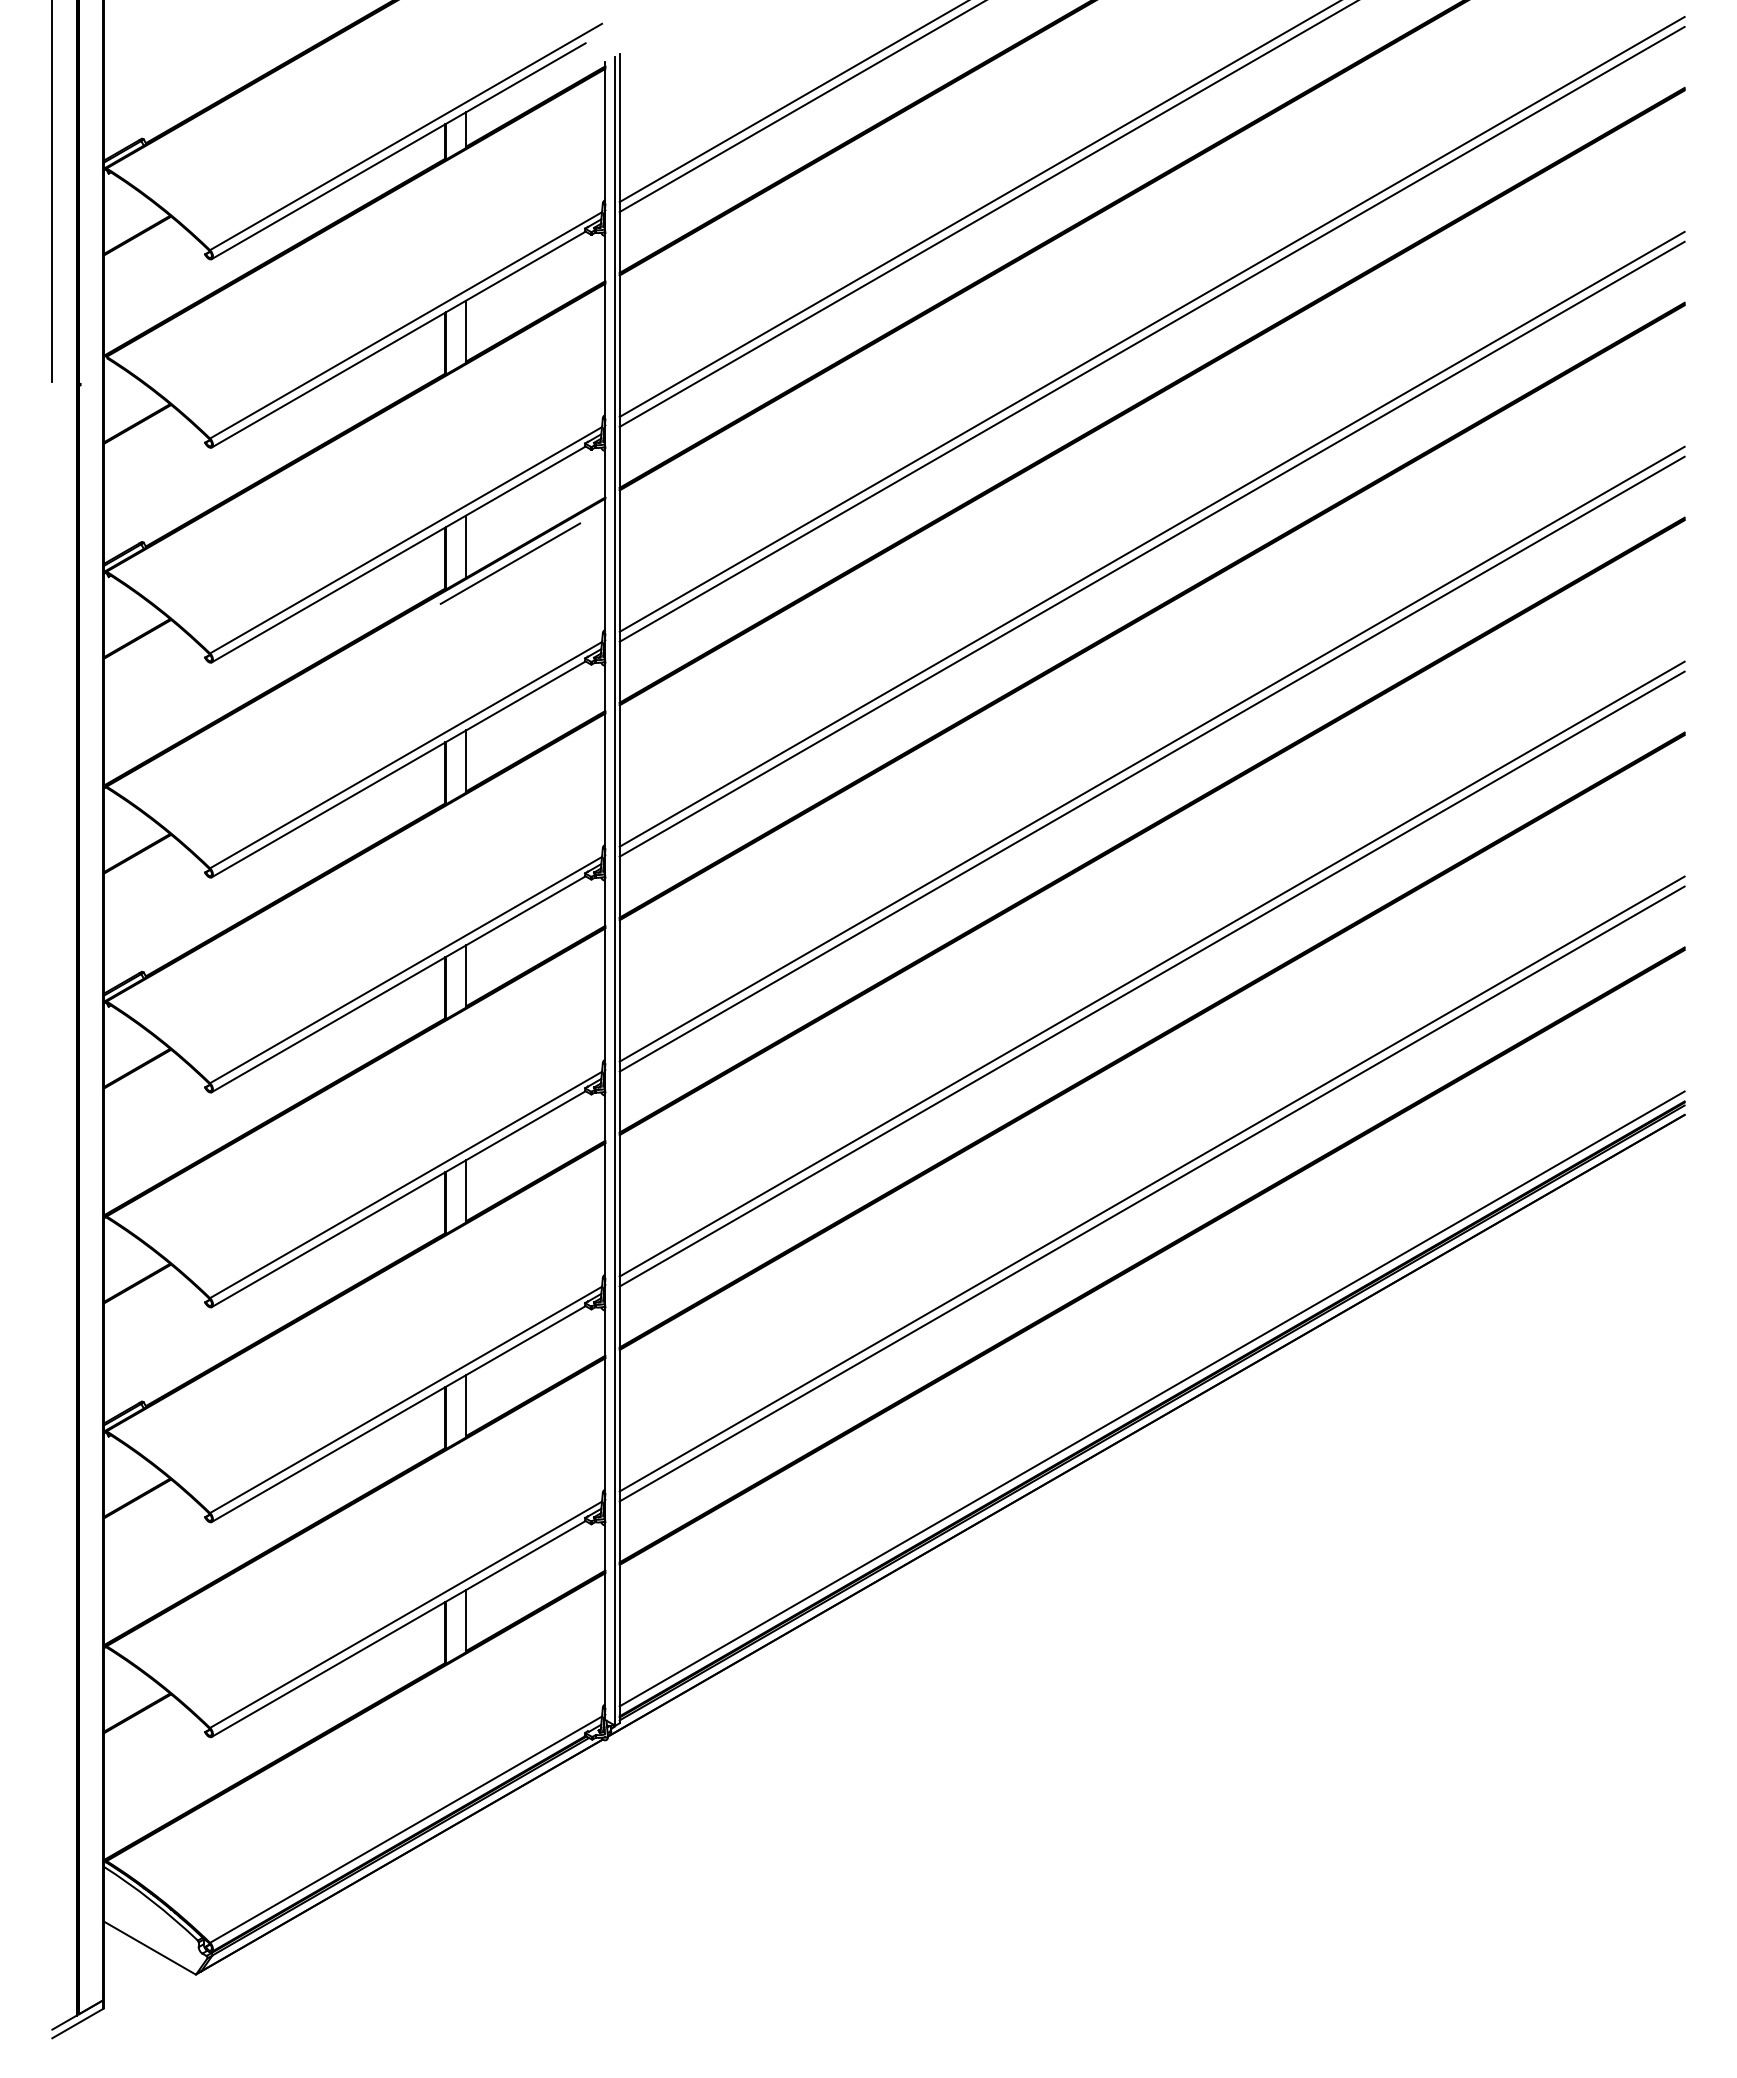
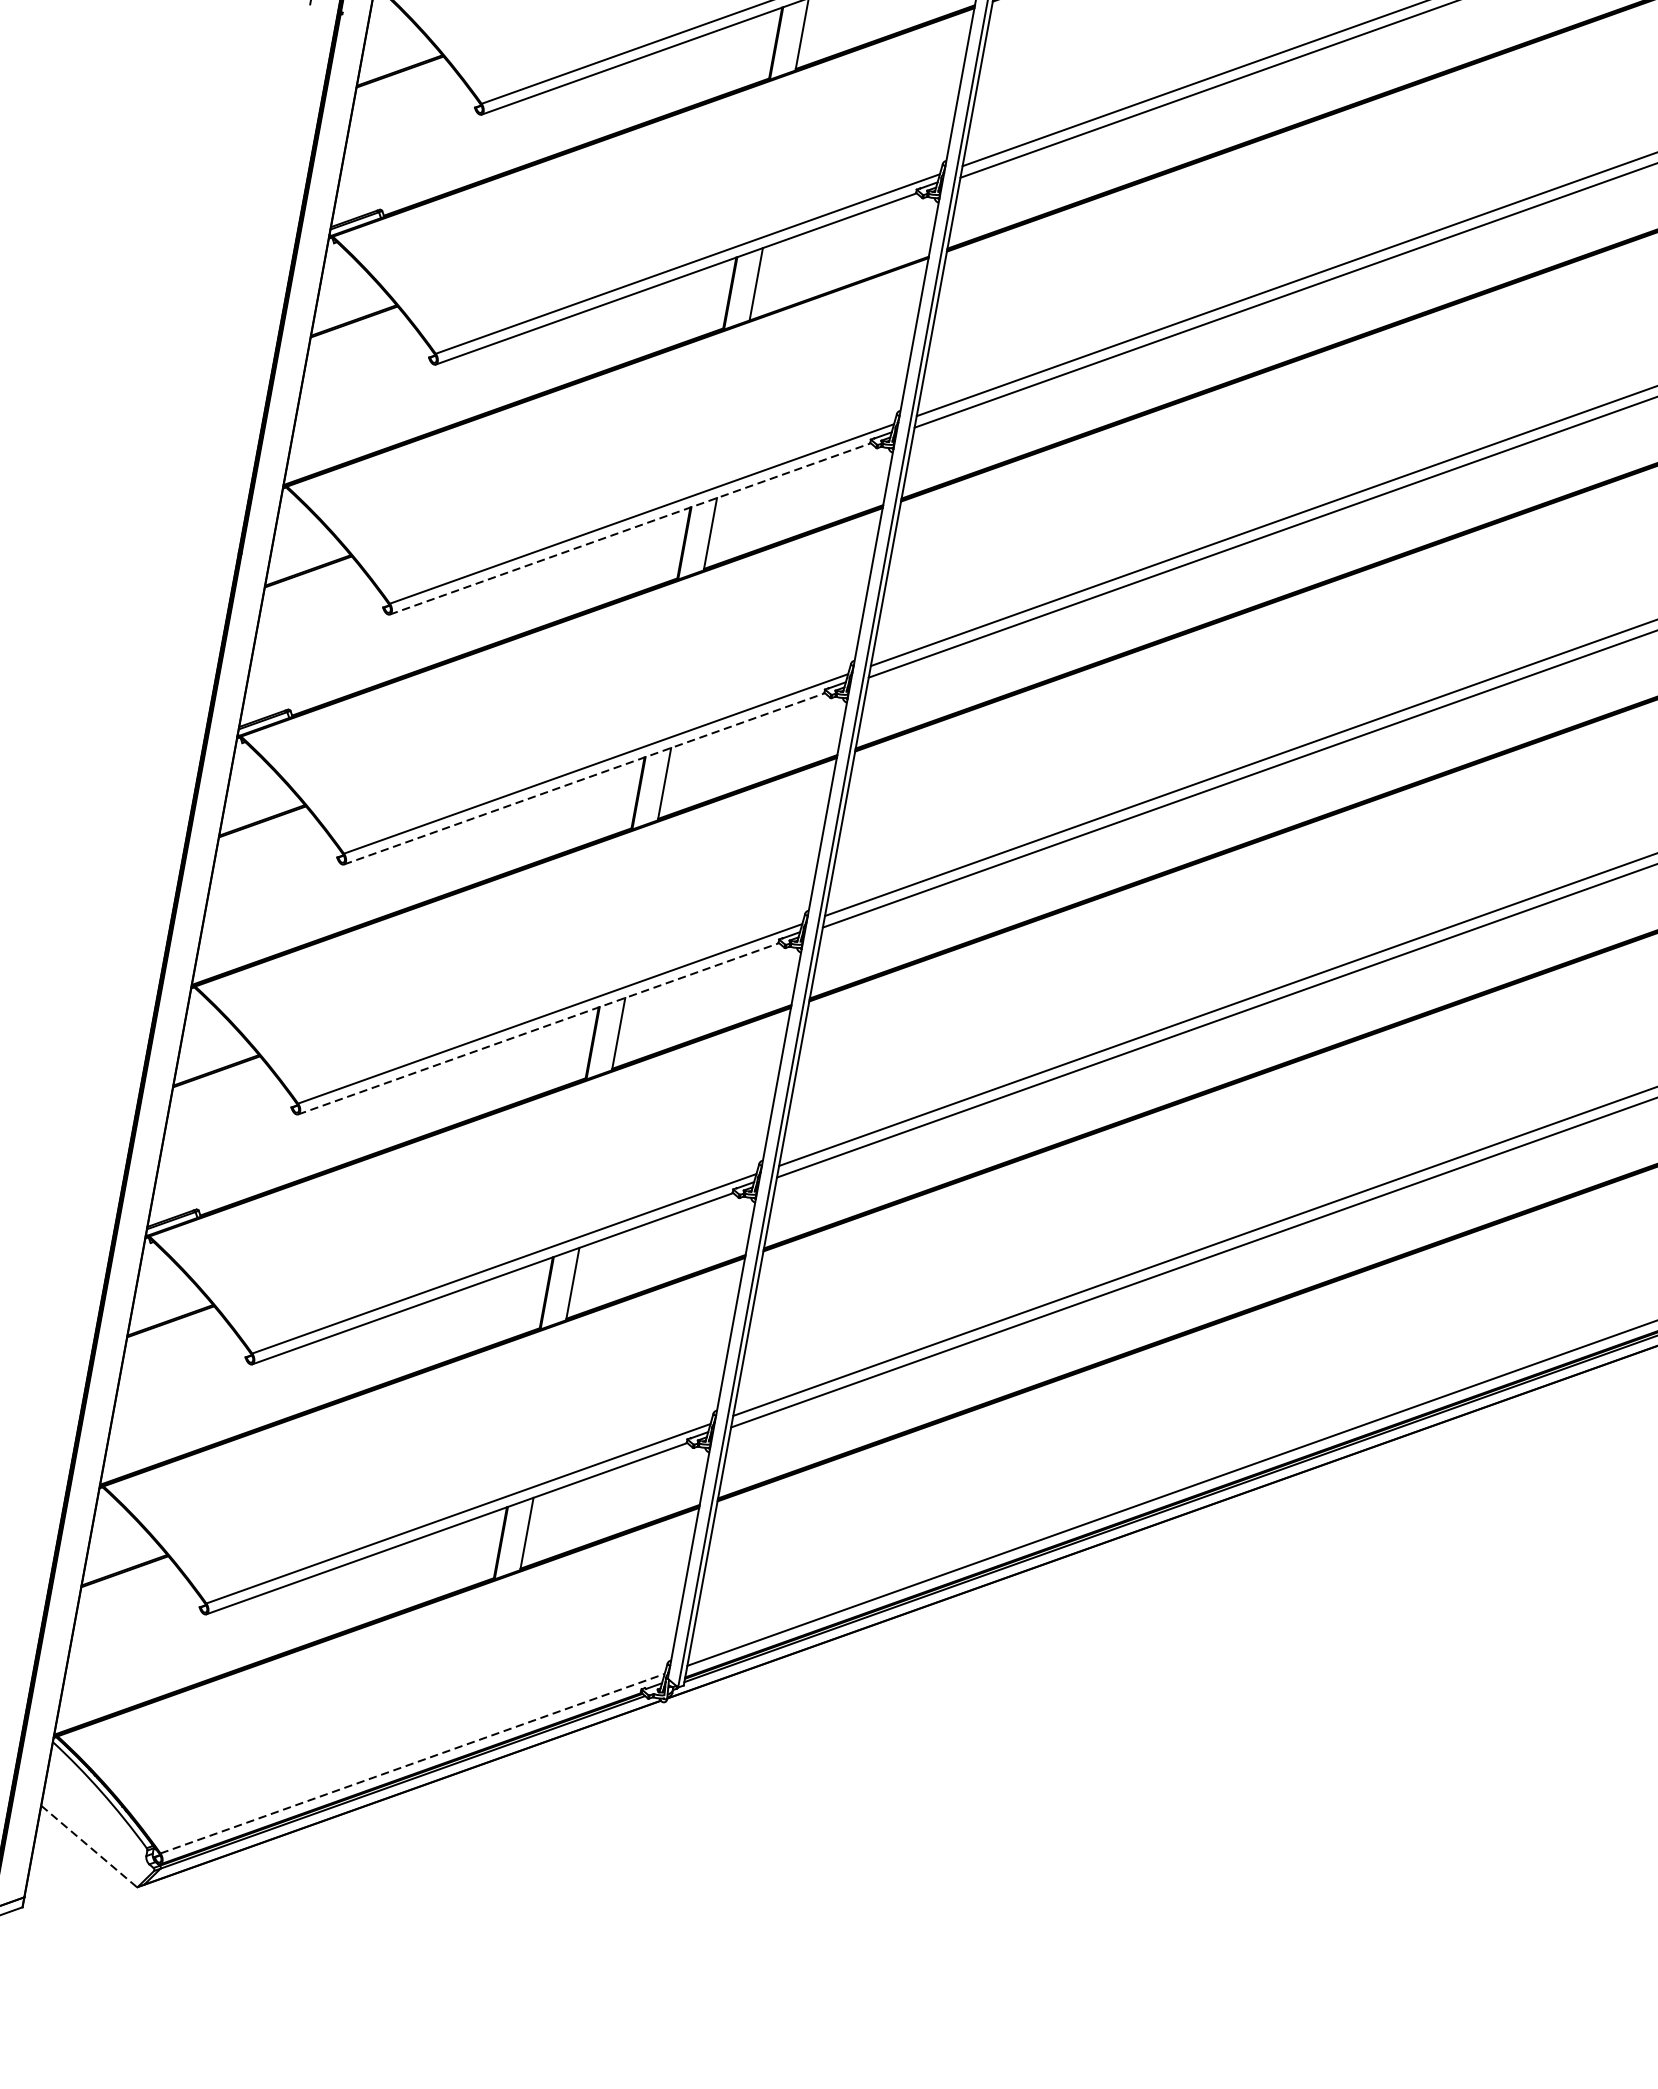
line: (510, 563) -> (804, 313), removed
line: (398, 769) -> (630, 528), solid -> dashed
line: (398, 984) -> (584, 779), solid -> dashed
line: (398, 1199) -> (538, 1029), solid -> dashed
line: (406, 1829) -> (413, 1763), solid -> dashed
line: (149, 1947) -> (89, 1845), solid -> dashed

